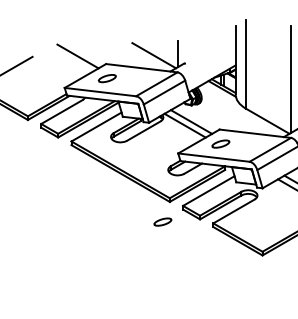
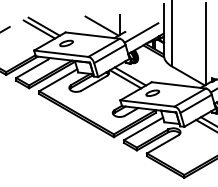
line: (71, 60) -> (39, 29), added
line: (205, 64) -> (141, 32), added
part: (162, 221) -> (108, 152), removed

